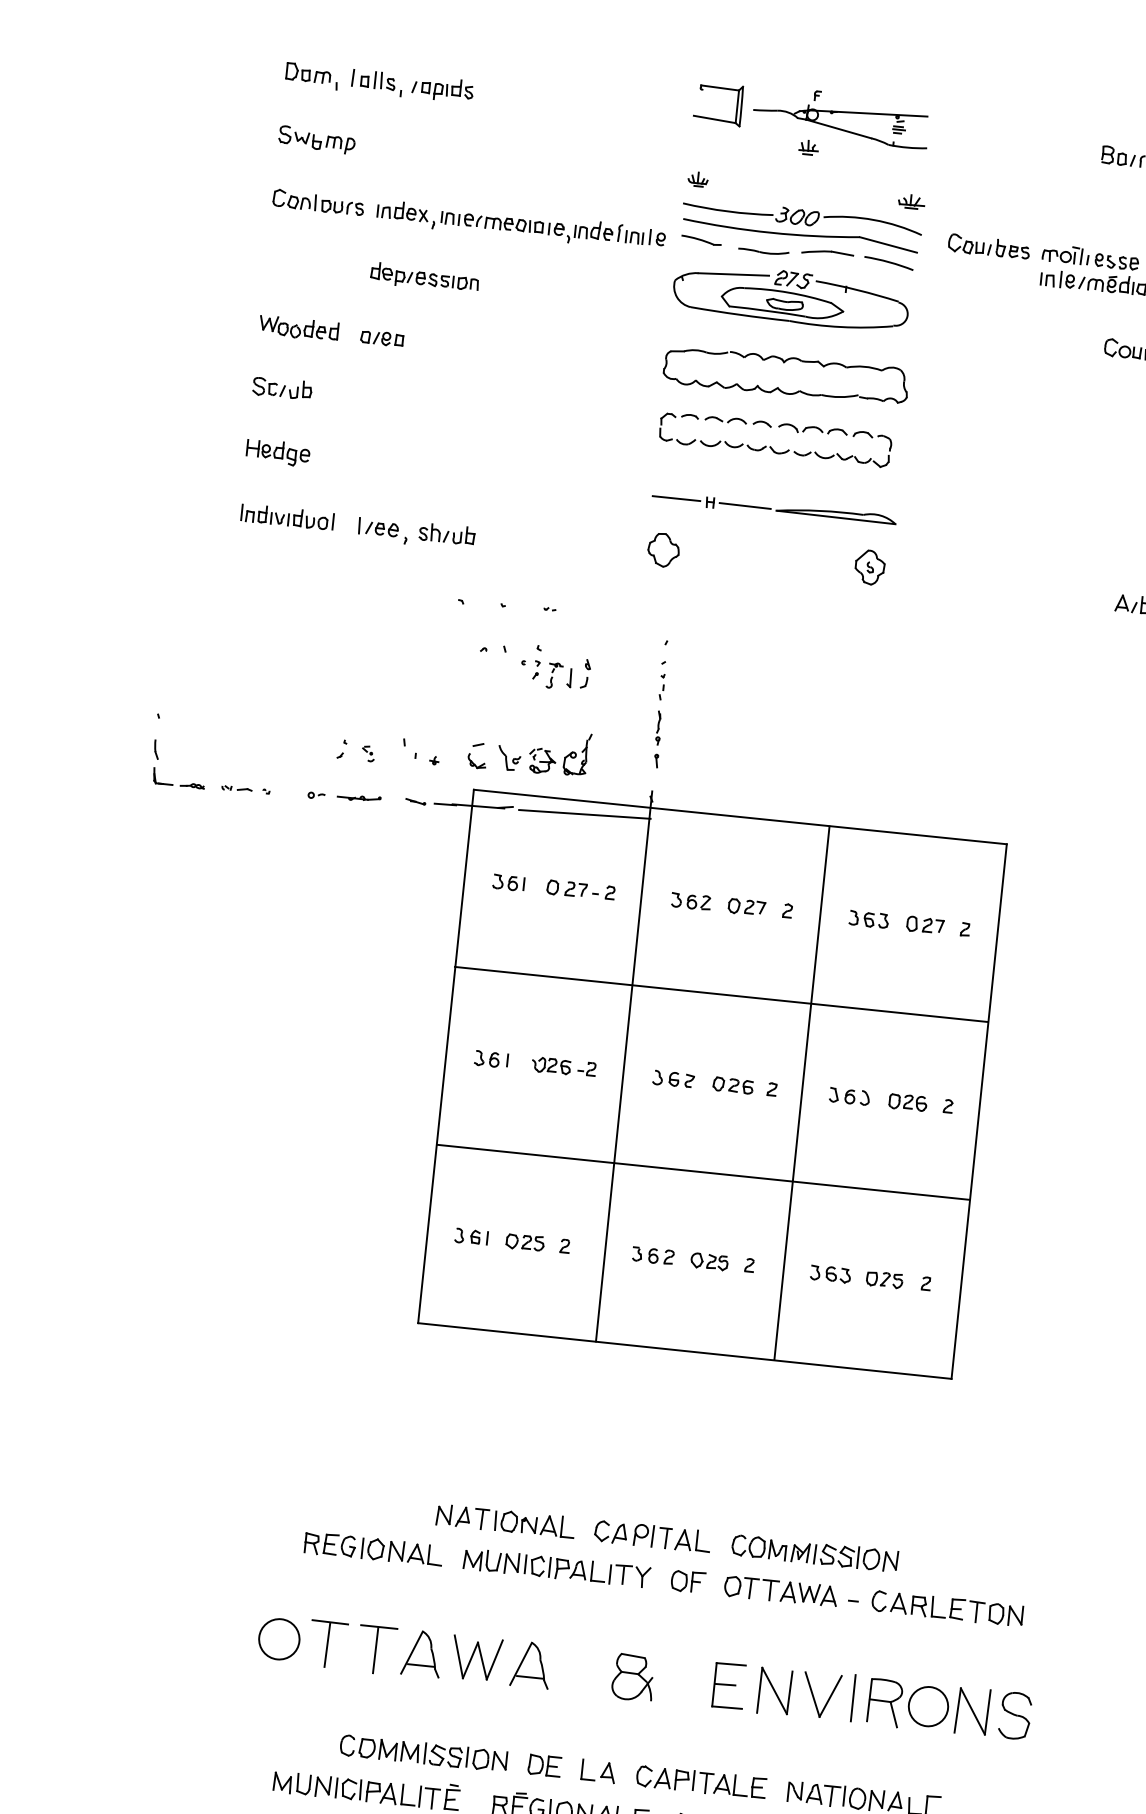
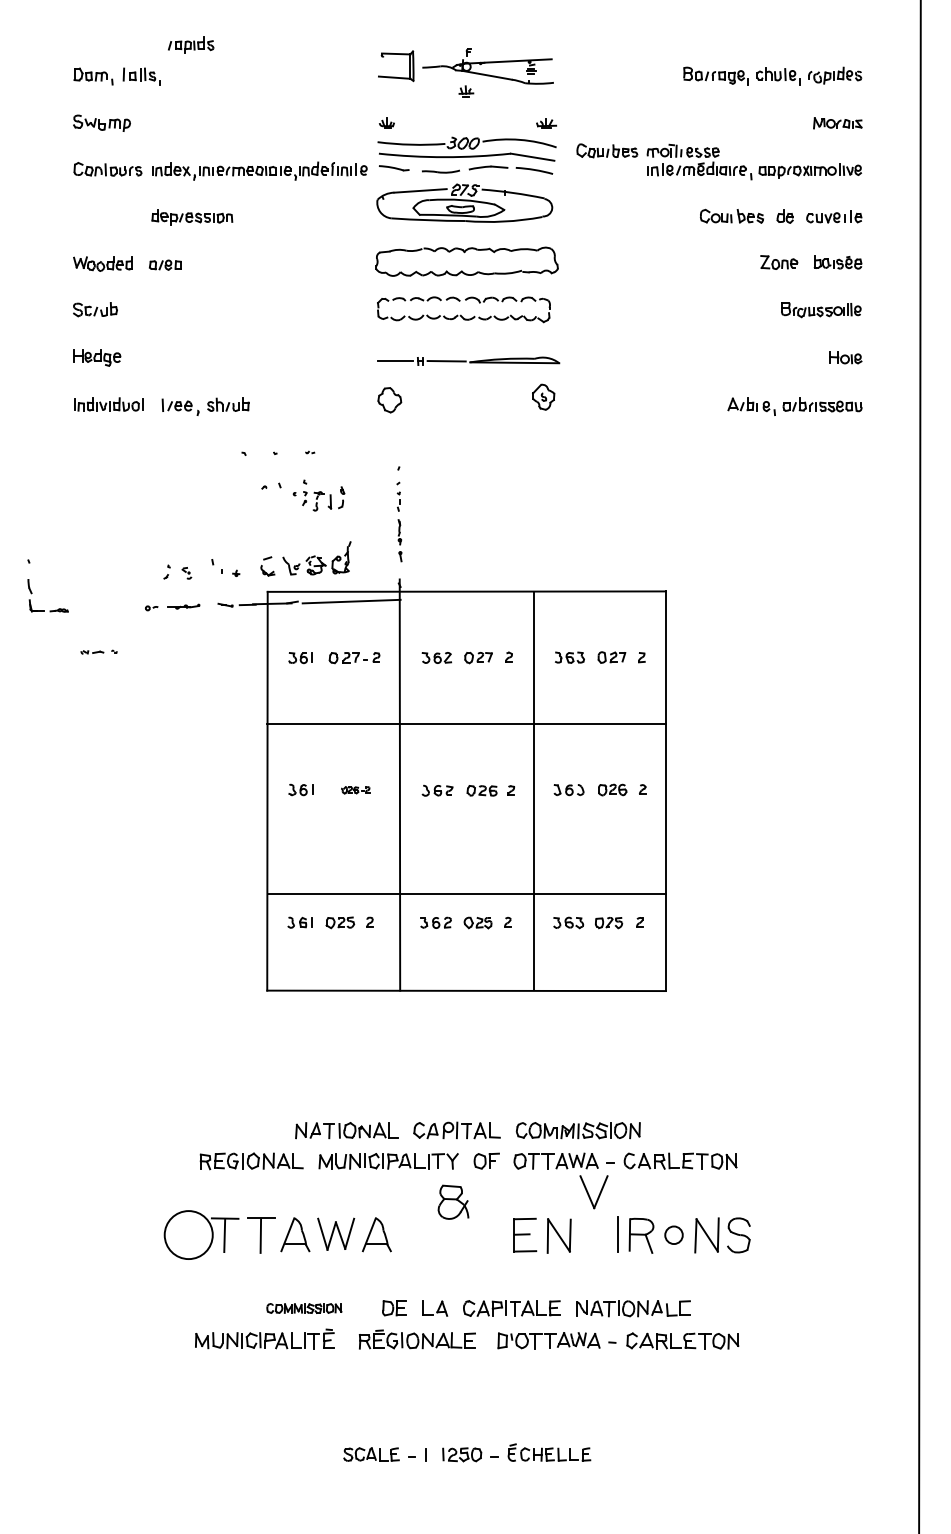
part: (443, 88) -> (191, 44), moved
part: (245, 788) -> (98, 651), moved
part: (563, 1067) -> (355, 790), size x0.6
line: (703, 1172) -> (466, 894), moved
circle: (278, 1639) -> (188, 1235), size x1.6
part: (633, 1676) -> (453, 1201), moved
part: (820, 1695) -> (593, 1192), moved
circle: (927, 1705) -> (673, 1234), size x0.6
part: (424, 1753) -> (304, 1308), size x0.6

